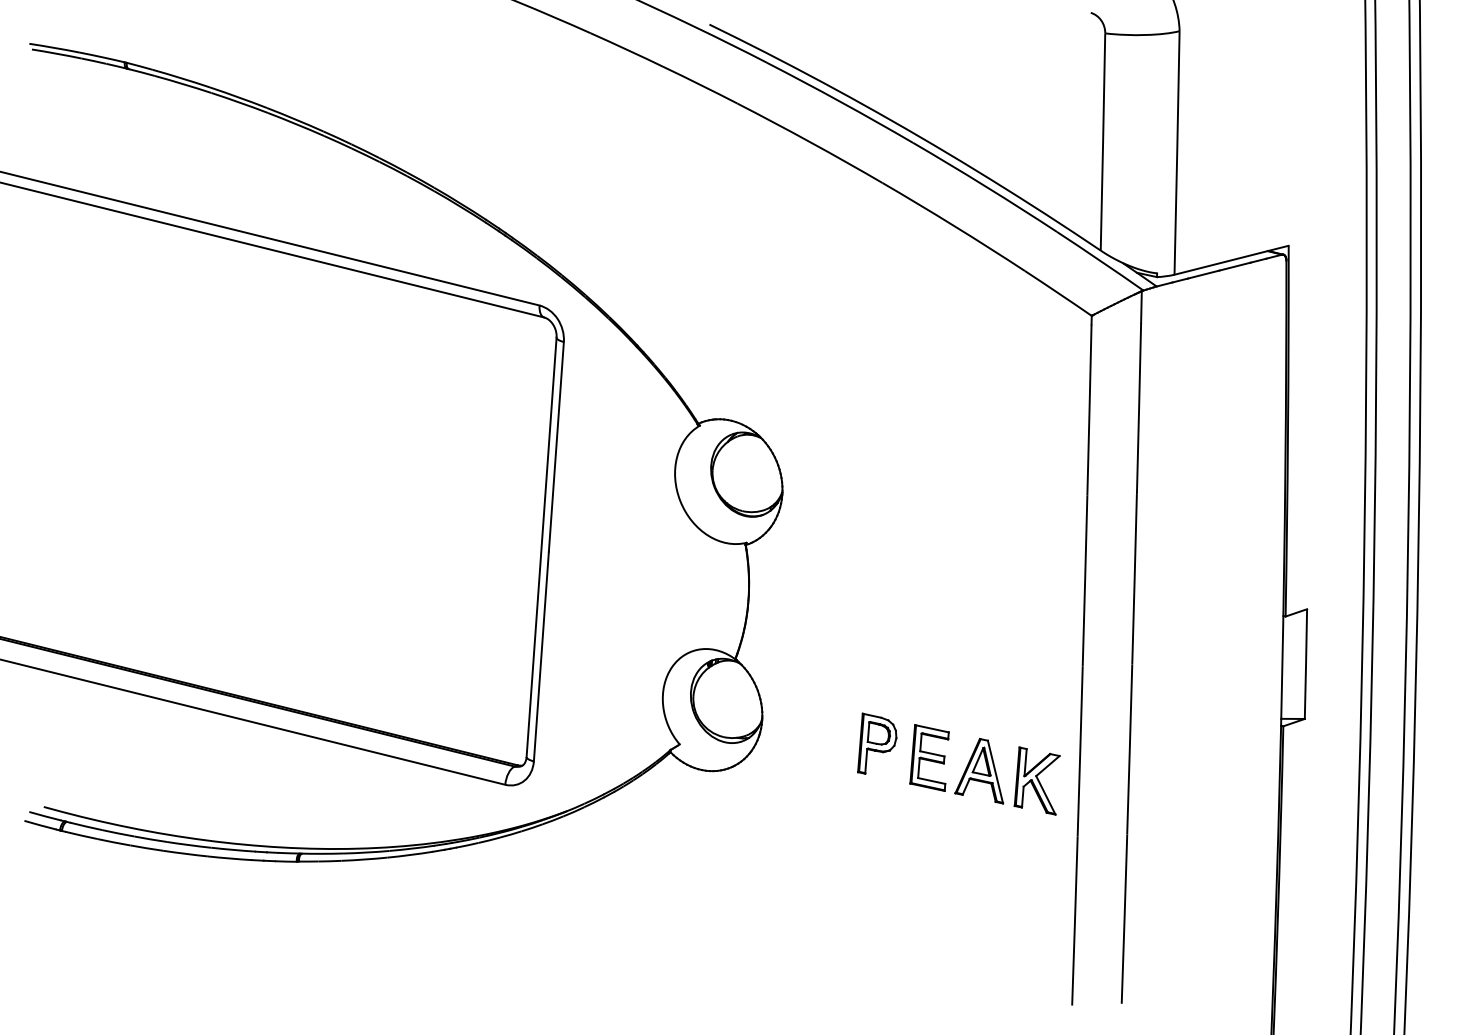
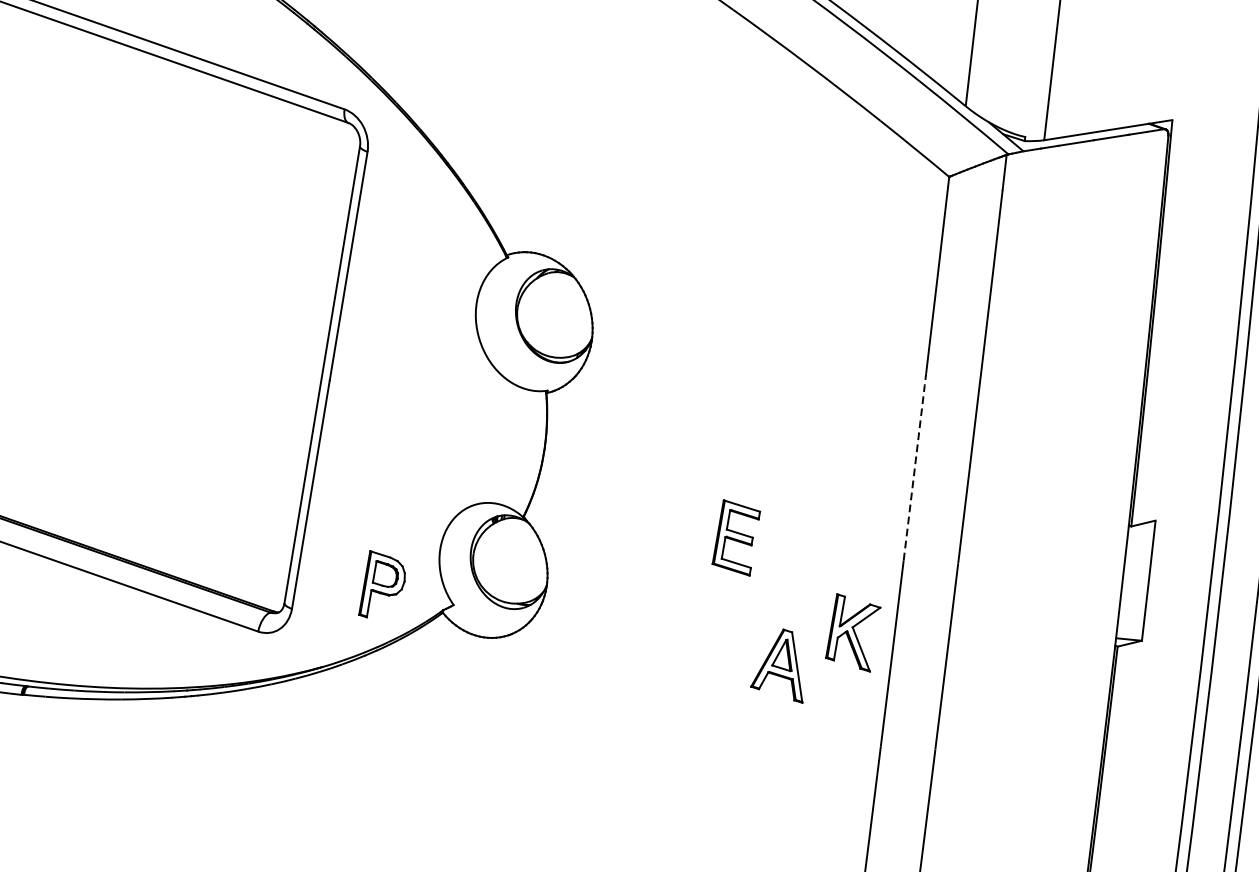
arc: (1085, 581) -> (915, 467), solid -> dashed
part: (877, 743) -> (383, 585), moved
part: (929, 757) -> (736, 537), moved
part: (1036, 780) -> (852, 632), moved

